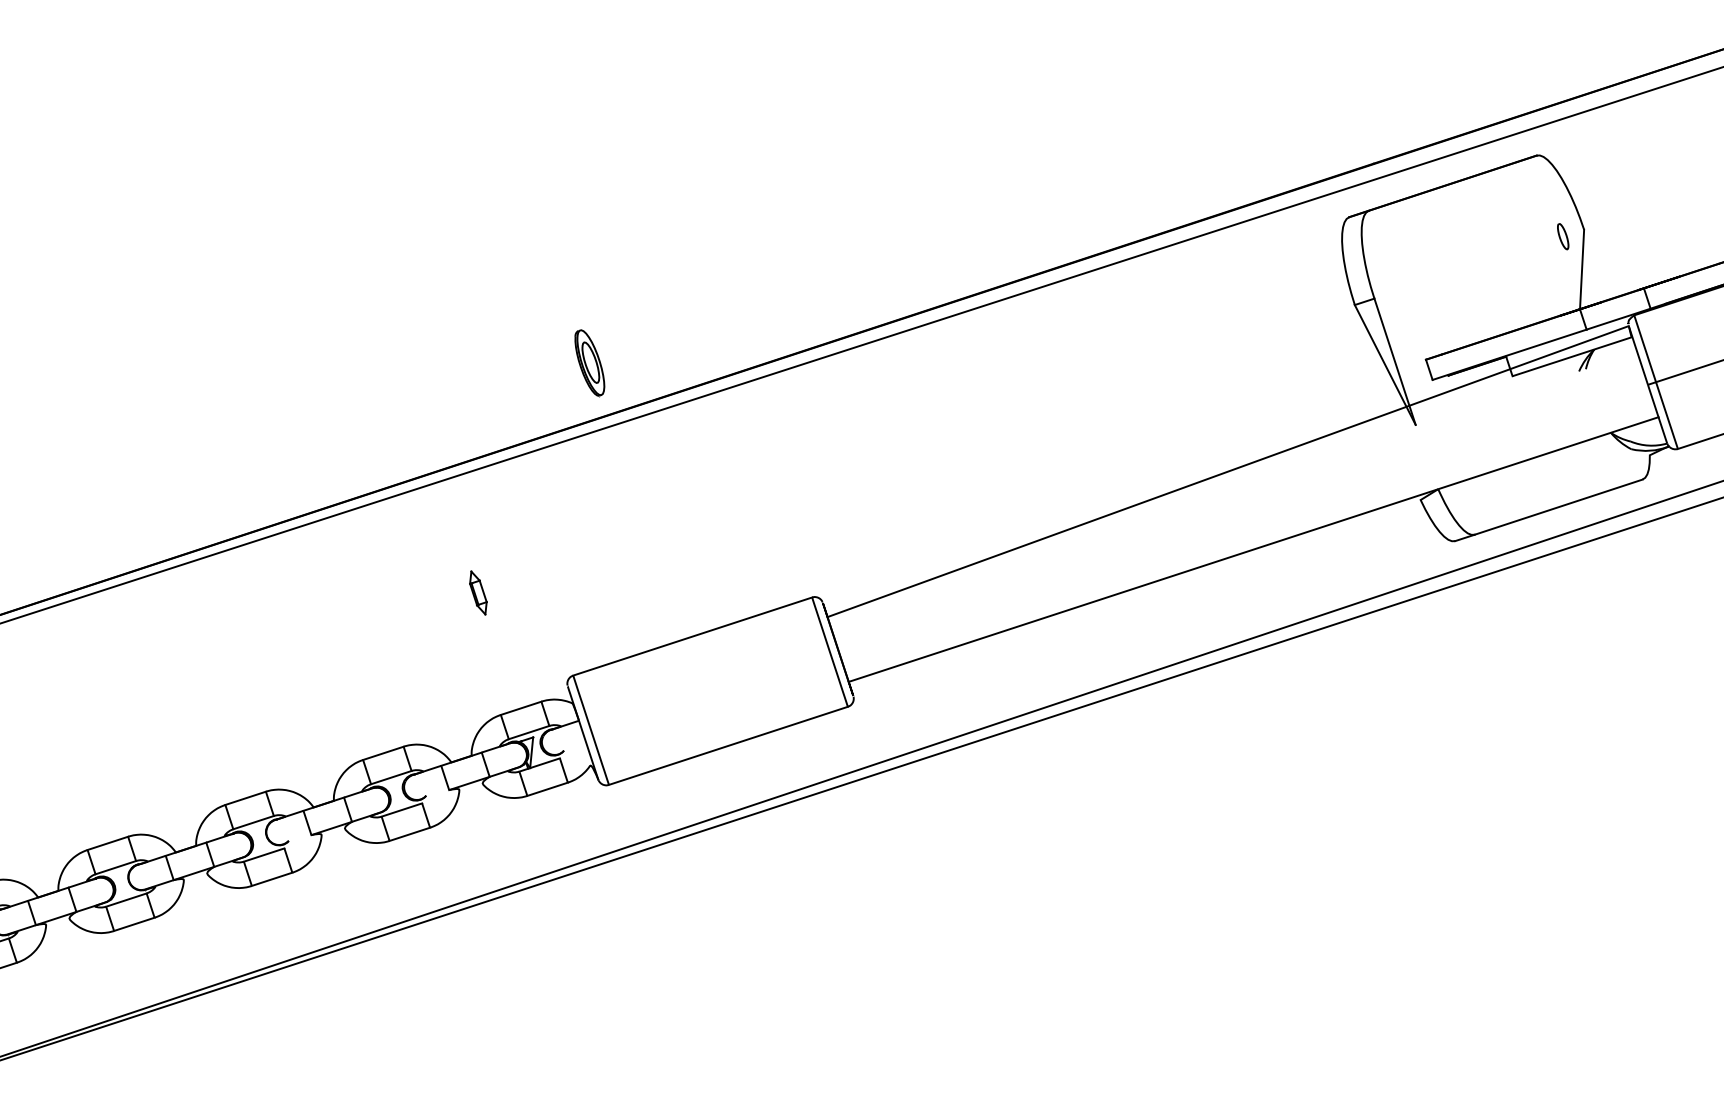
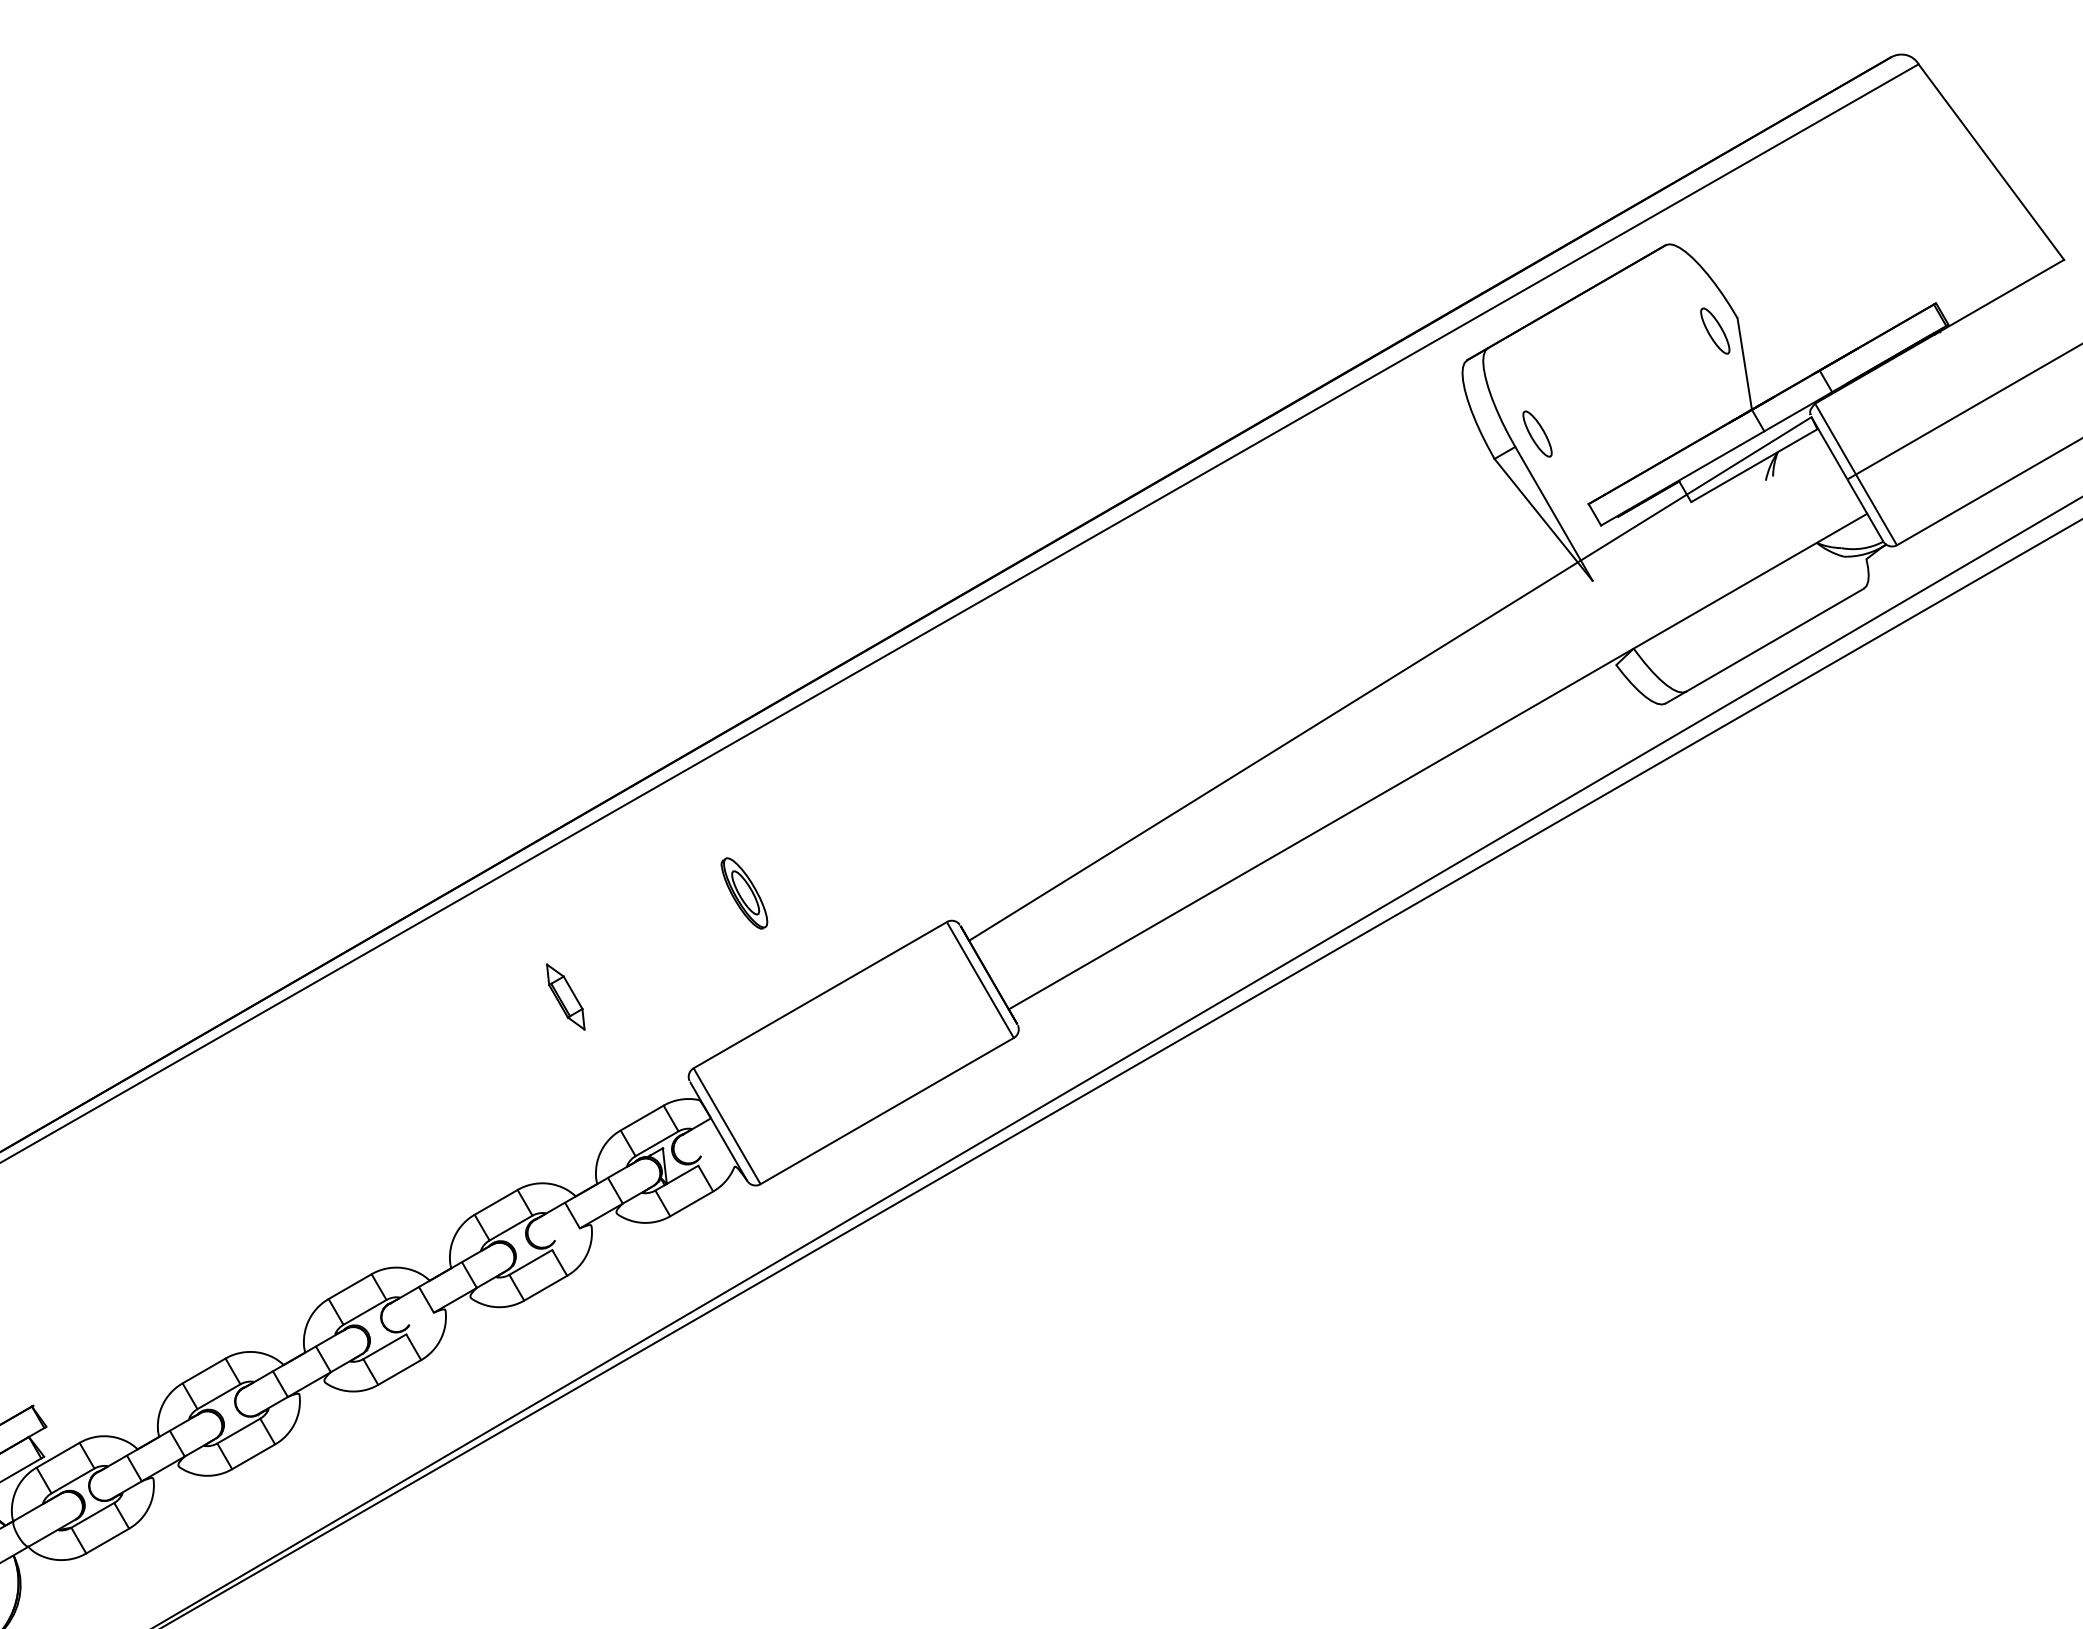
part: (1563, 236) -> (1715, 330), size x1.67
part: (1395, 291) -> (1537, 433), added
part: (589, 363) -> (744, 893), moved
part: (478, 592) -> (565, 996), size x1.43

